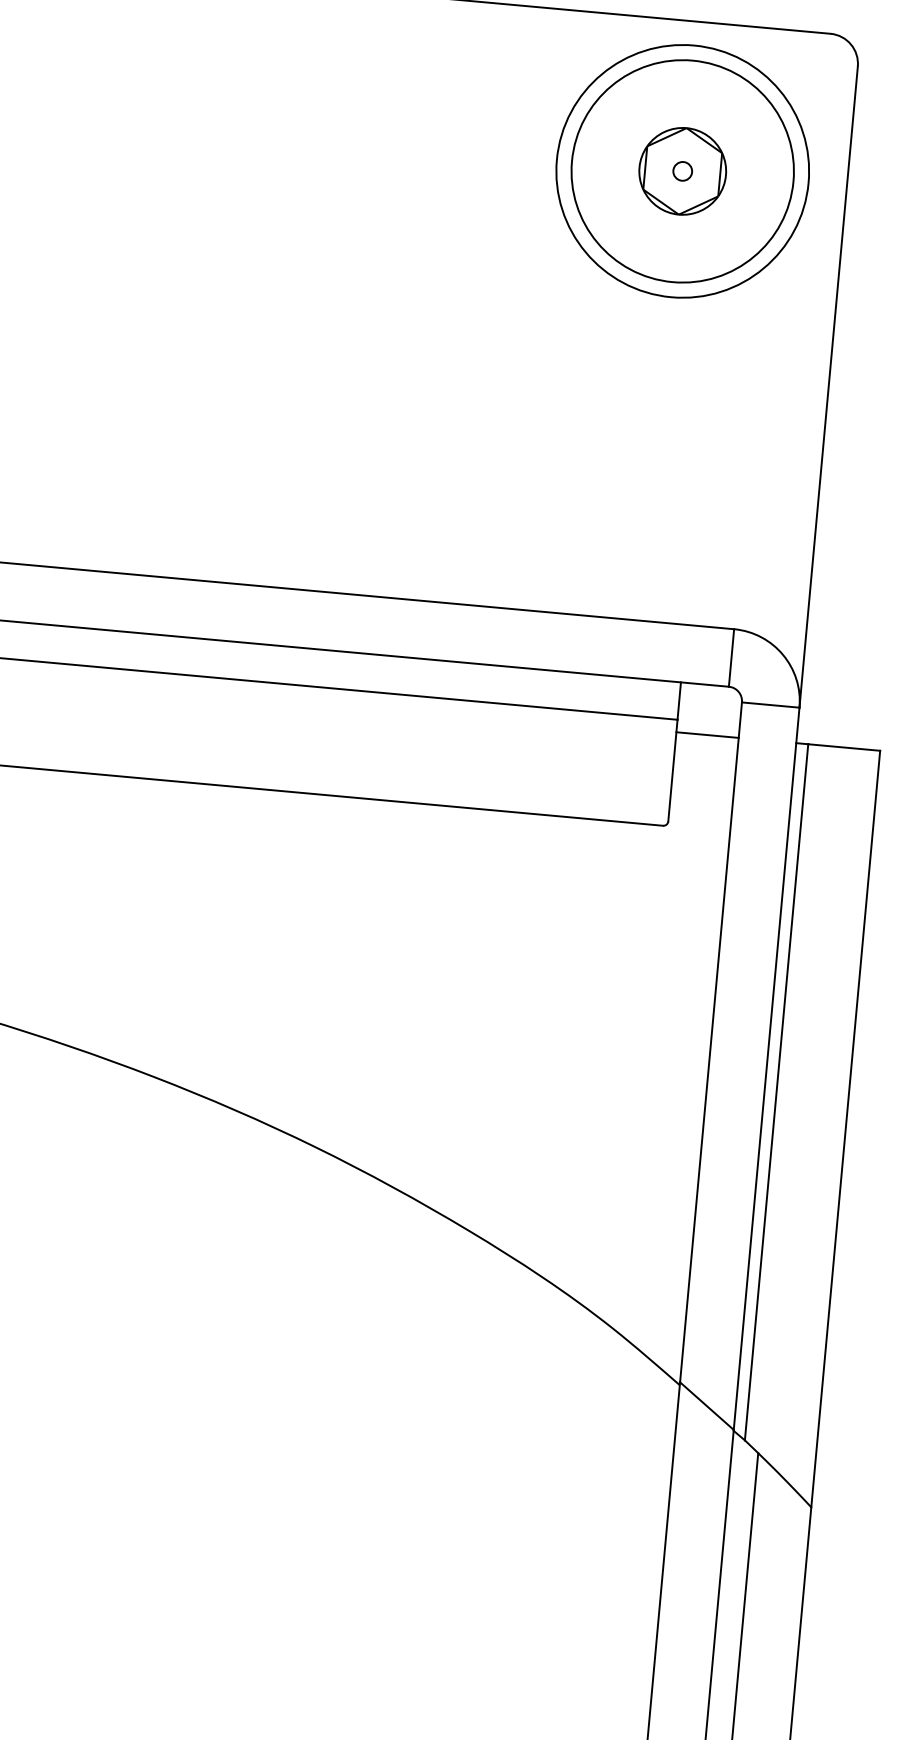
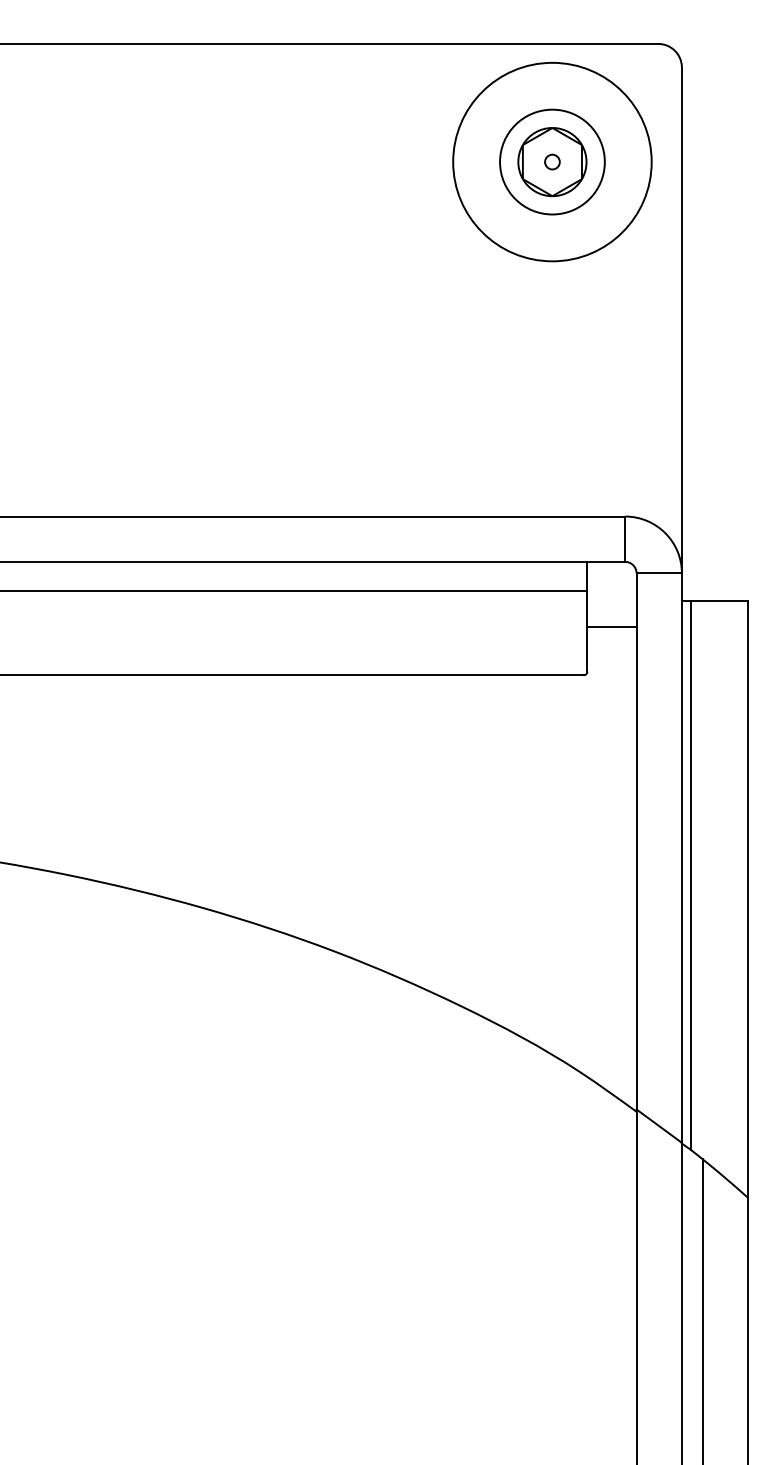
circle: (682, 170) -> (552, 161), size x0.6
line: (706, 735) -> (611, 627), moved

